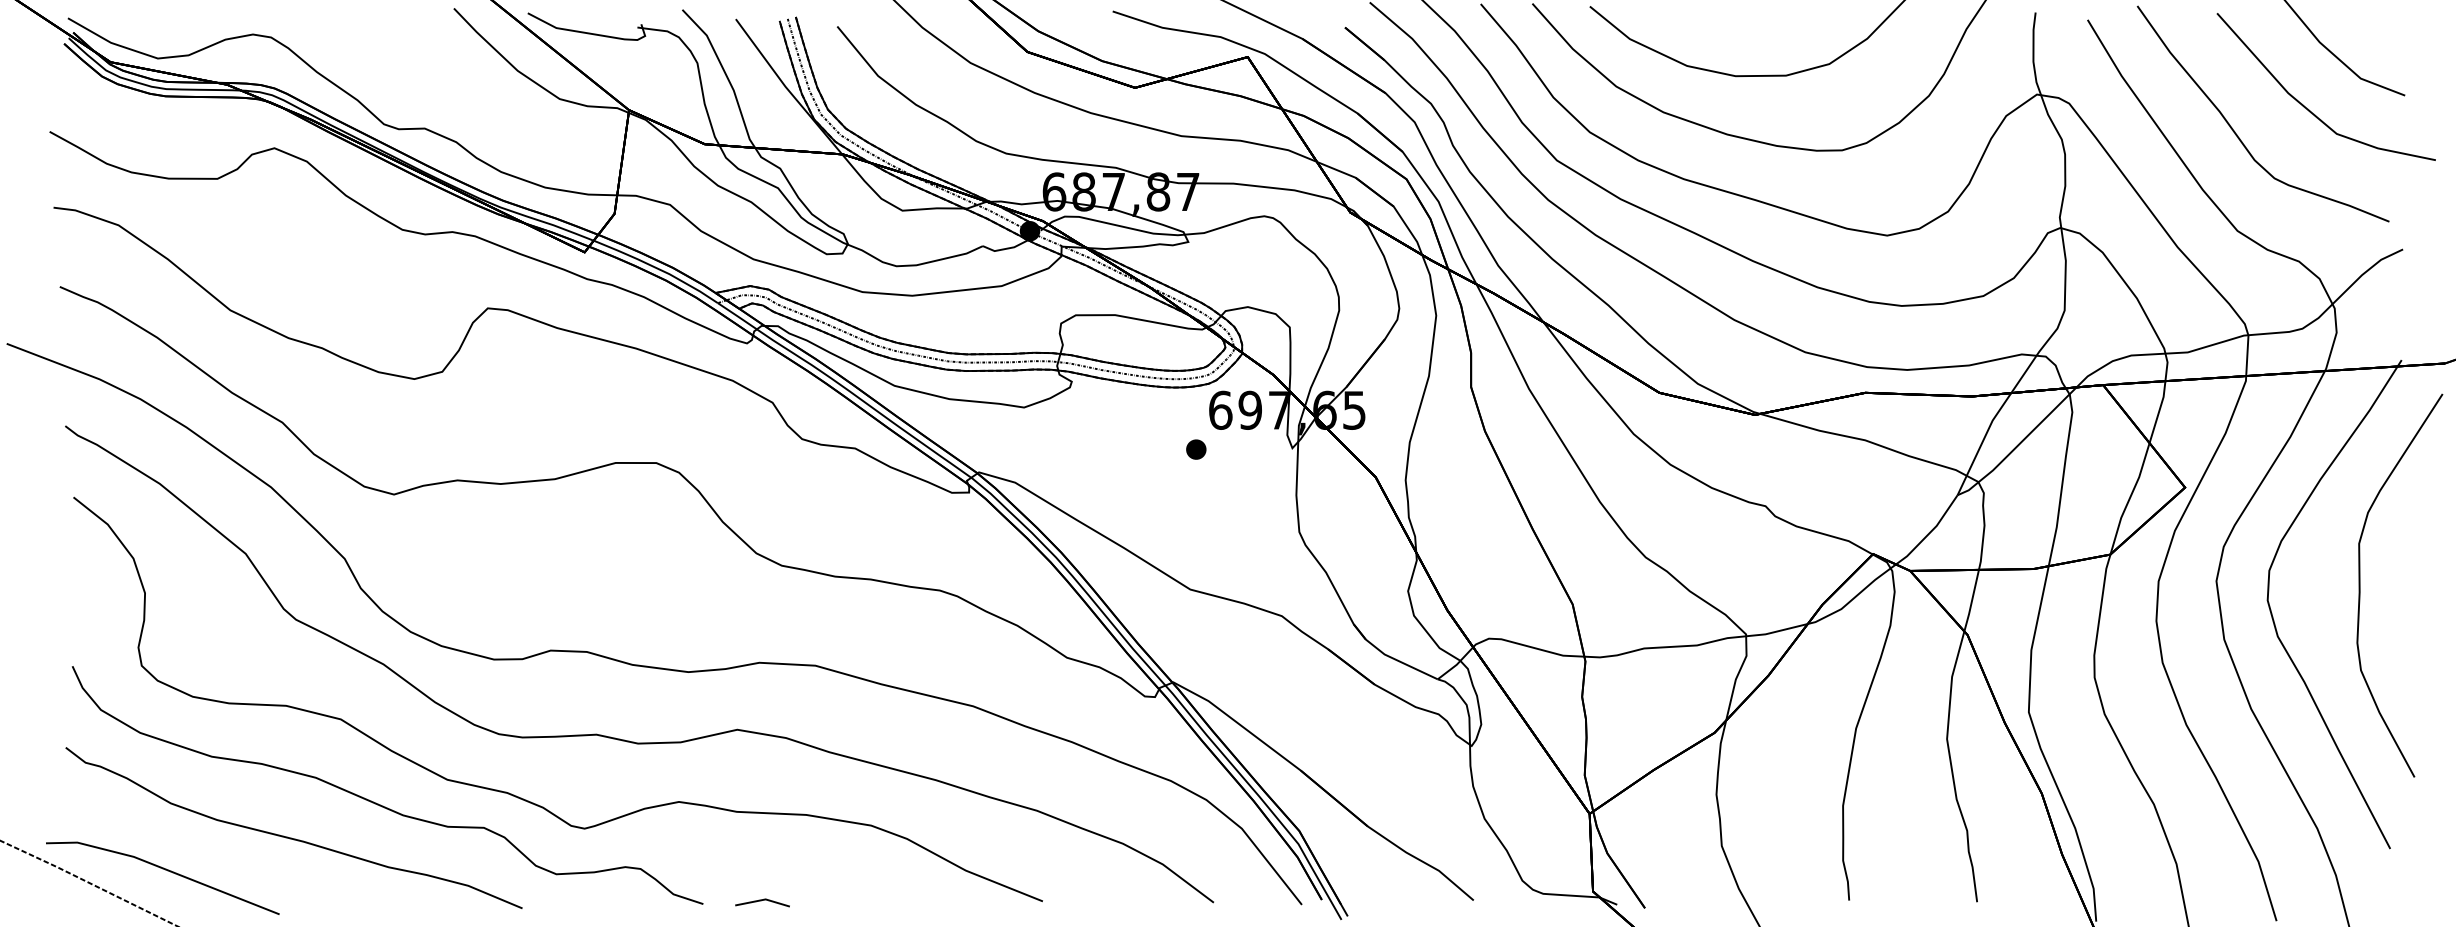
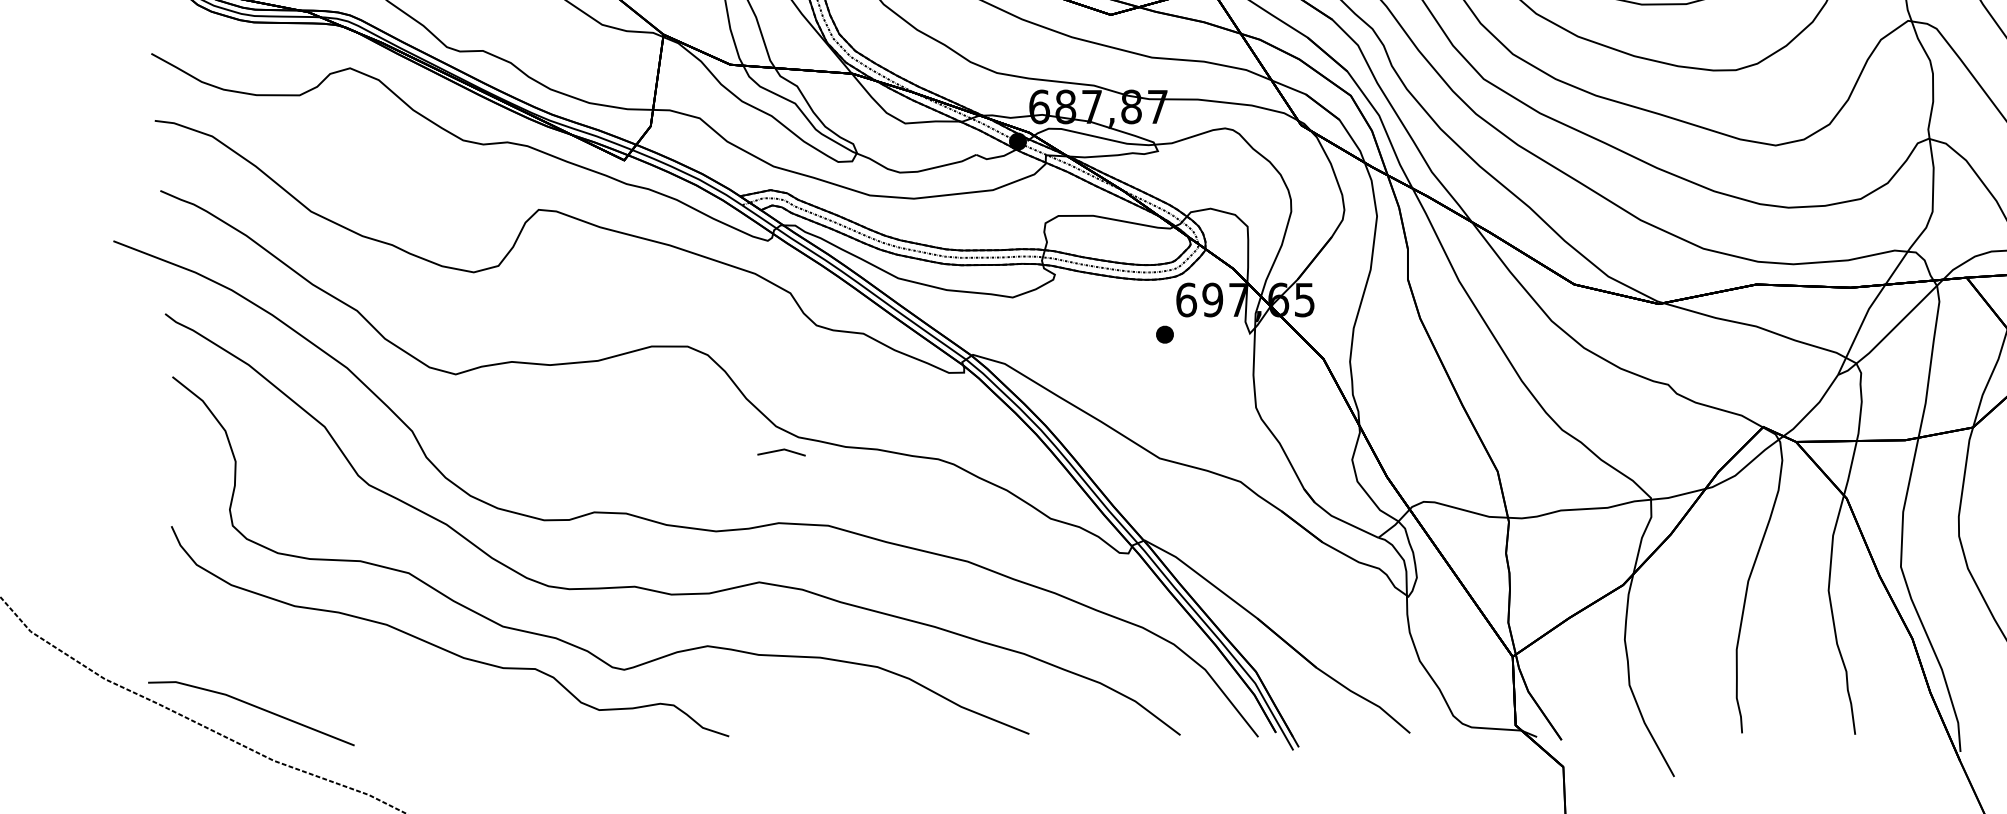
curve: (291, 837) -> (365, 677), removed
line: (761, 901) -> (780, 451), moved

